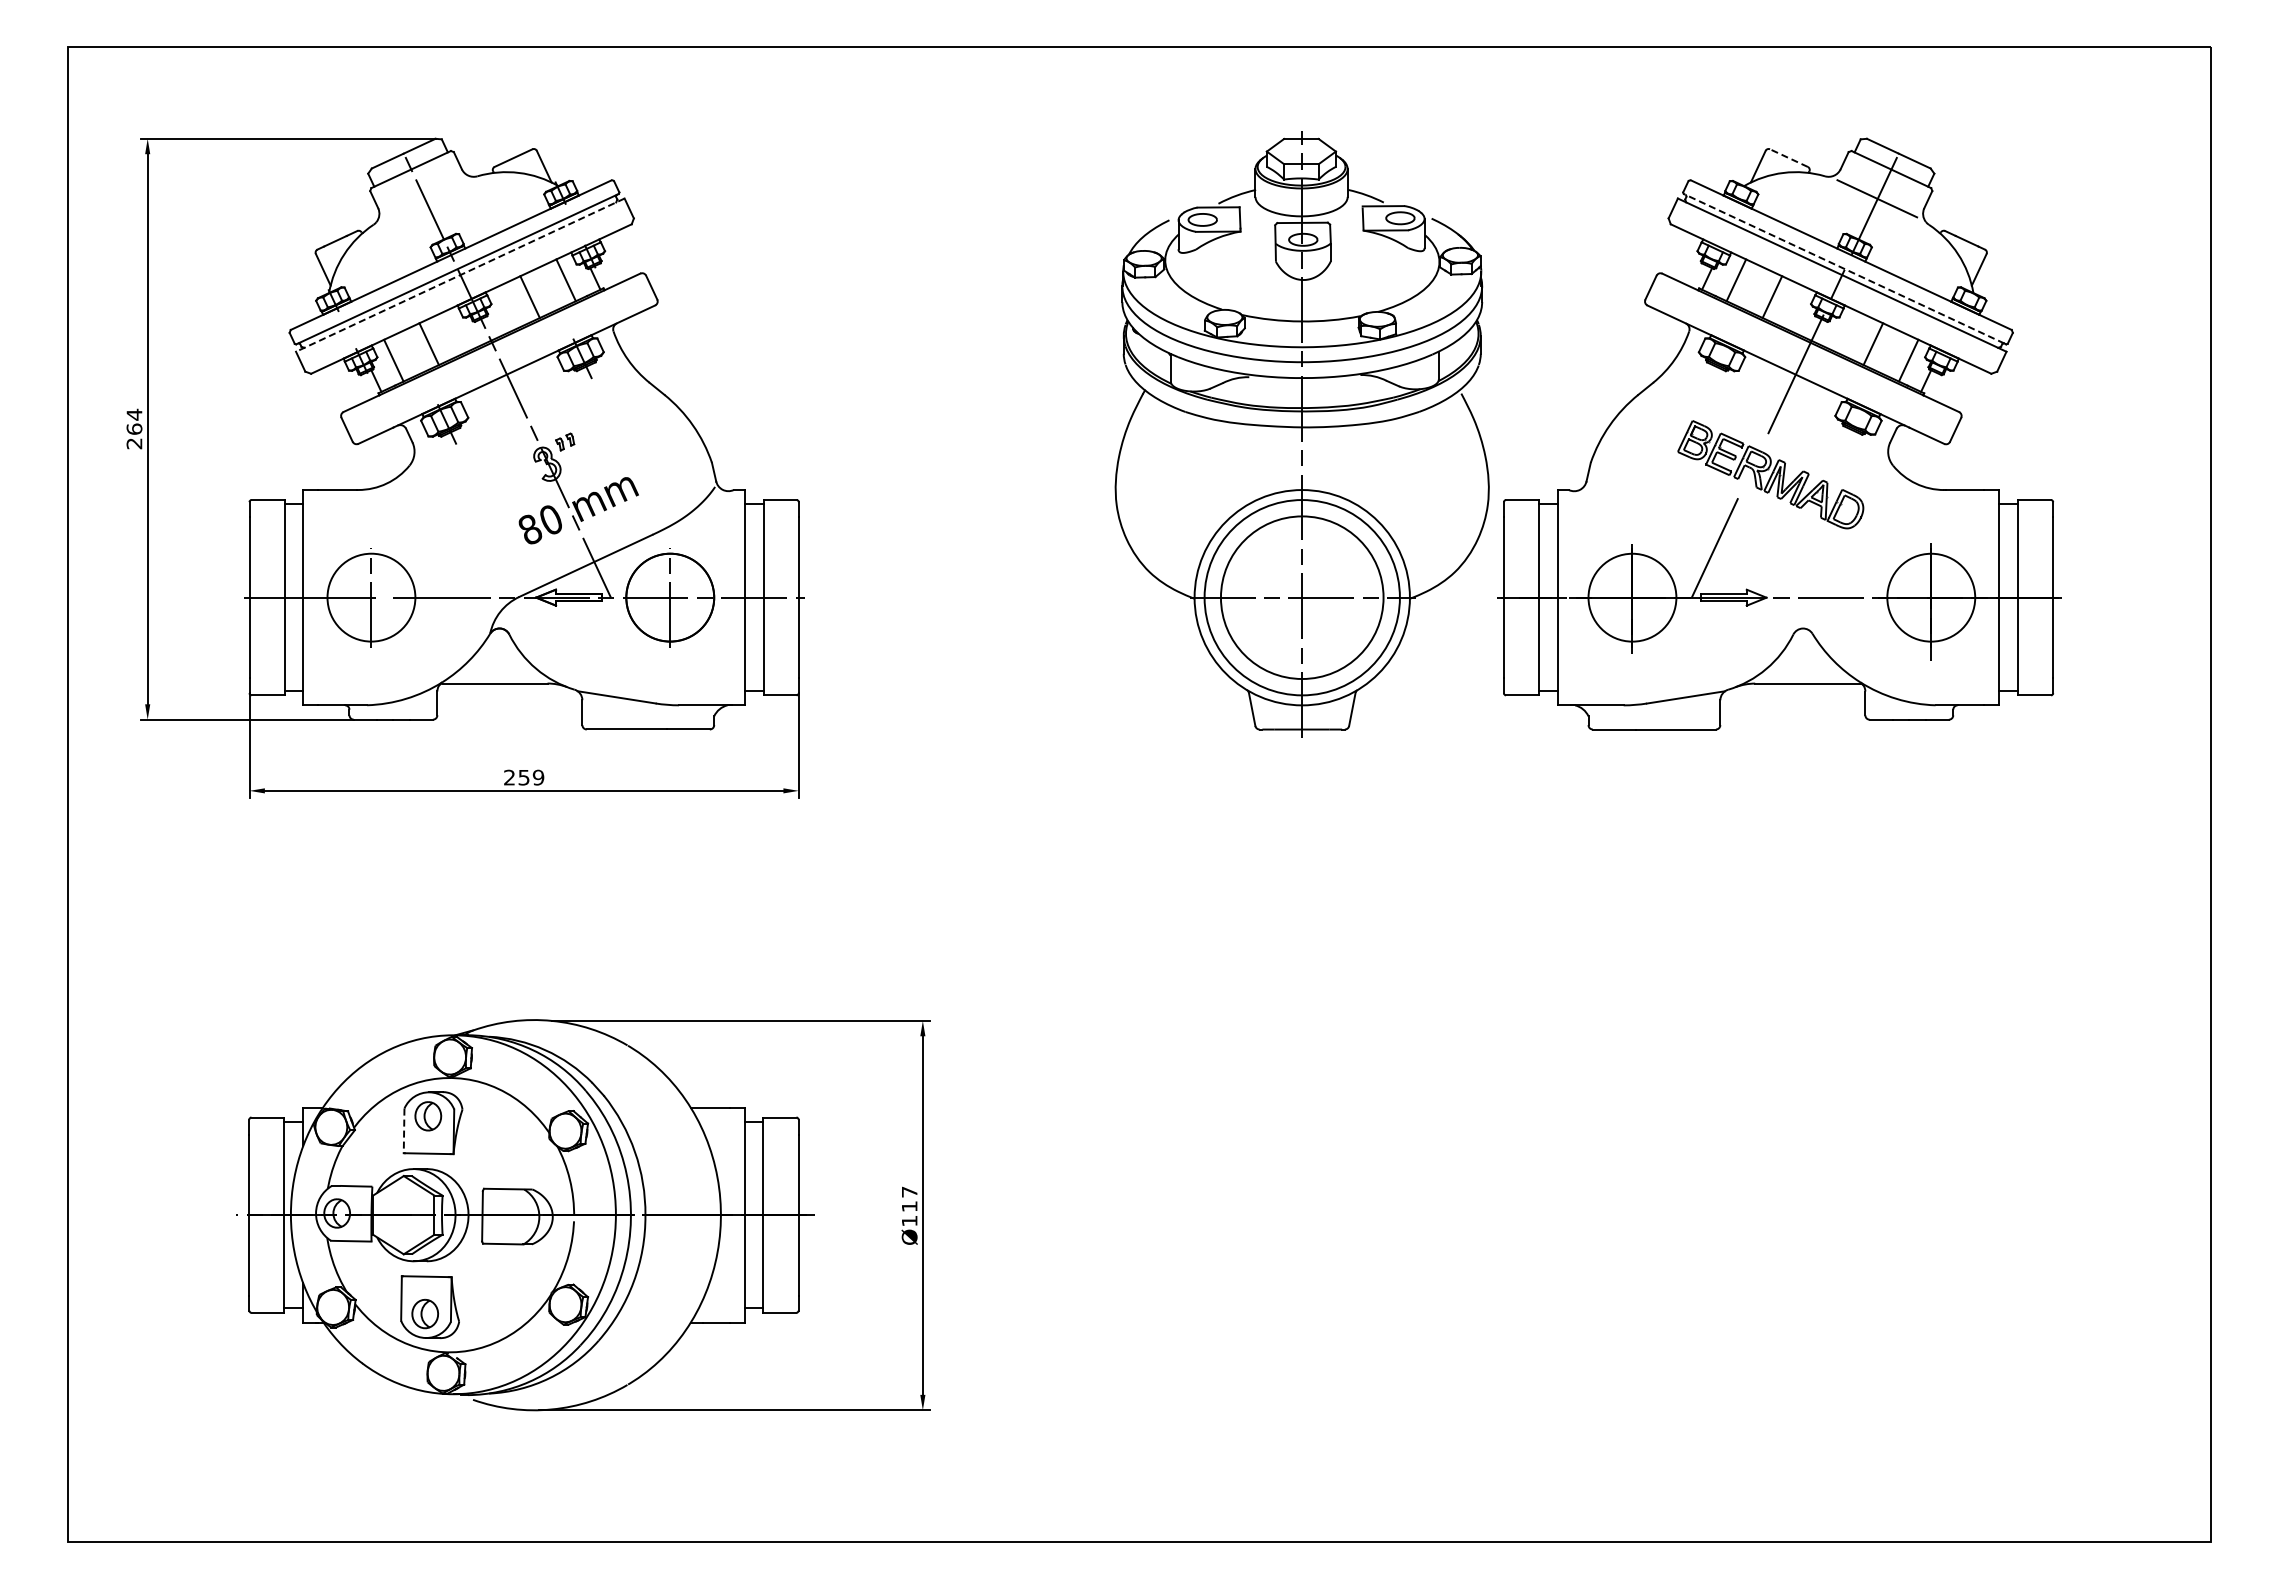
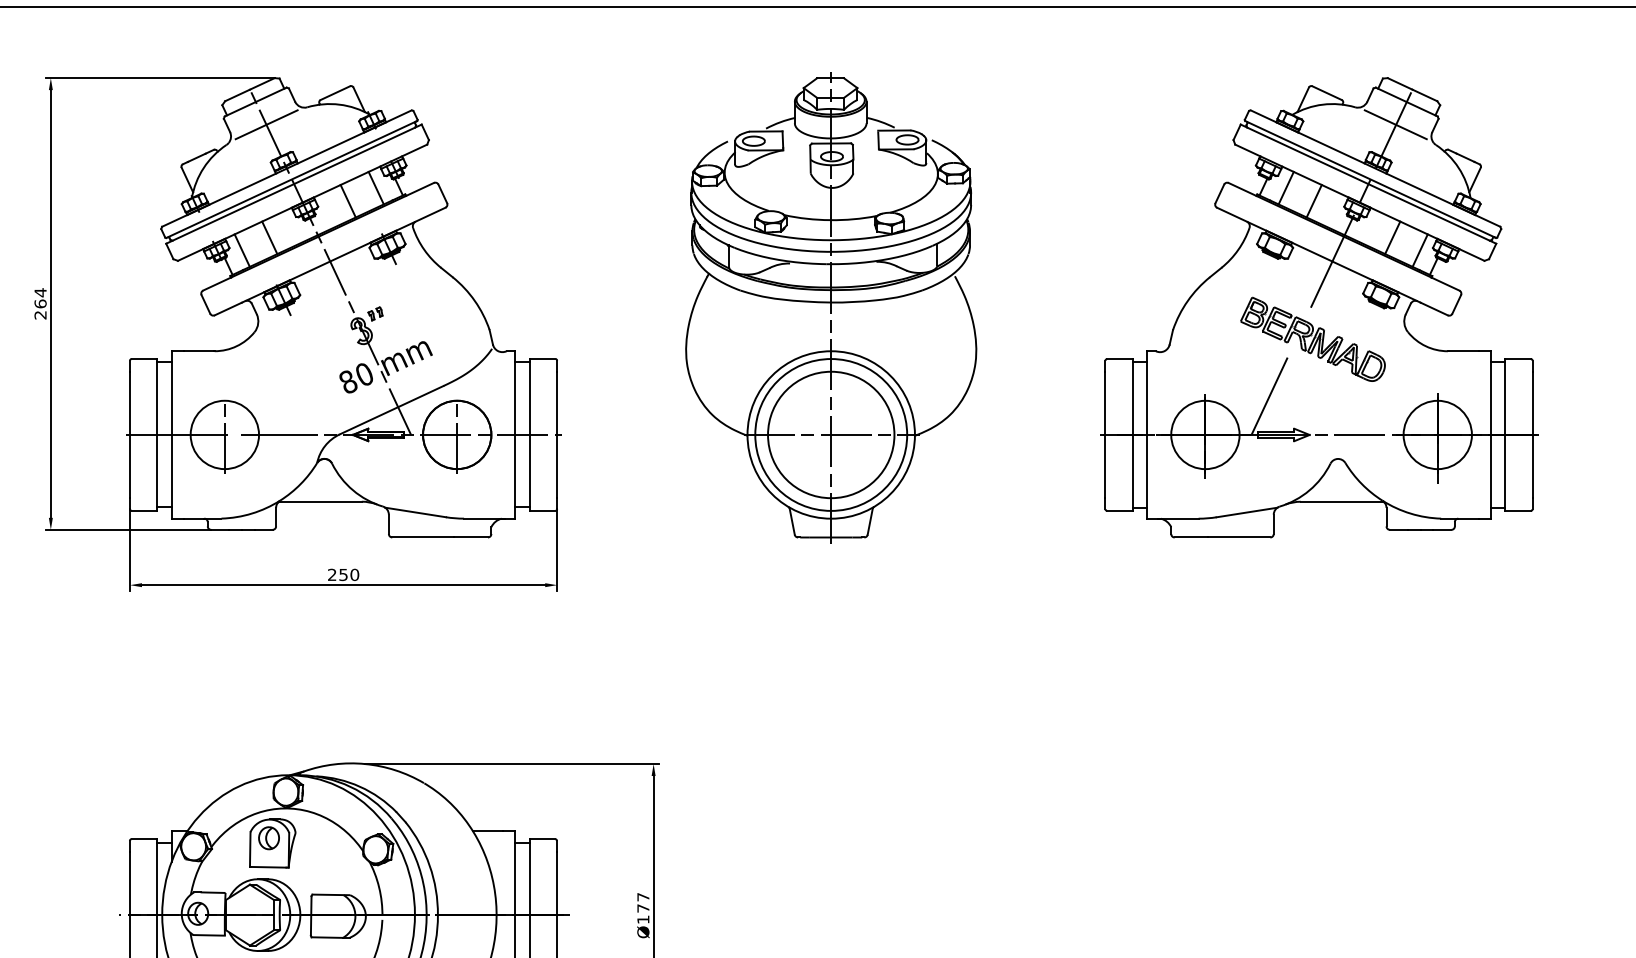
line: (1788, 158) -> (1326, 93), dashed -> solid
line: (425, 198) -> (266, 124), added
line: (1844, 268) -> (1370, 178), dashed -> solid
line: (459, 275) -> (293, 184), dashed -> solid
part: (1301, 434) -> (830, 308), moved
text: (538, 777) -> (354, 574), 259 -> 250
line: (404, 1131) -> (250, 850), dashed -> solid
text: (909, 1206) -> (643, 908), Ø117 -> Ø177

